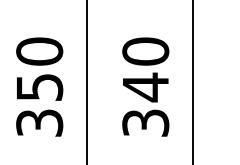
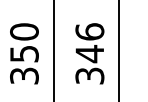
text: (145, 50) -> (89, 31), 340 -> 346

